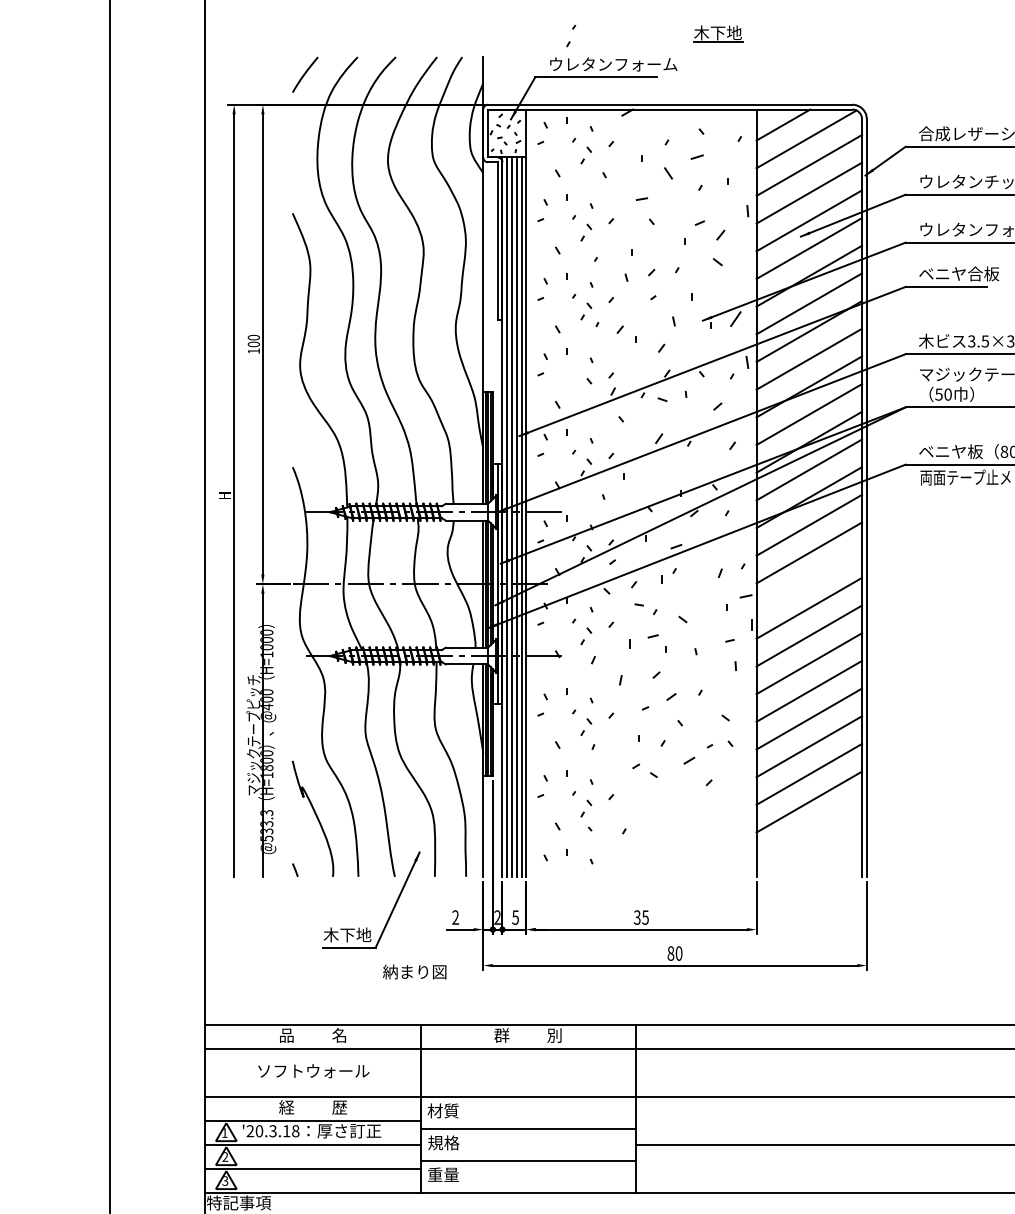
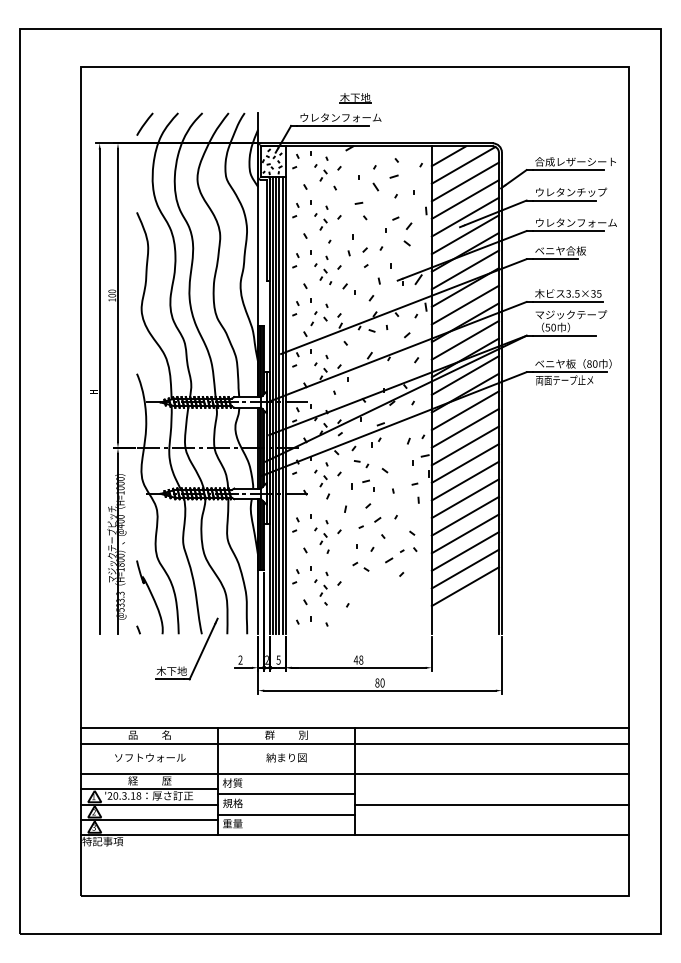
part: (718, 34) -> (355, 98), moved
part: (570, 35) -> (313, 318), moved
line: (807, 579) -> (464, 445), added
text: (641, 916) -> (358, 659), 35 -> 48
text: (414, 971) -> (286, 757), moved

